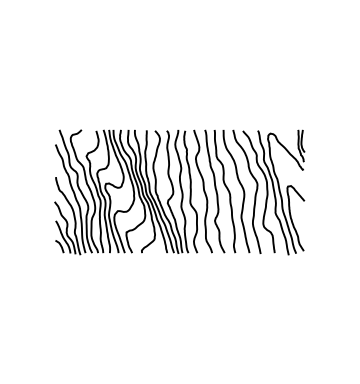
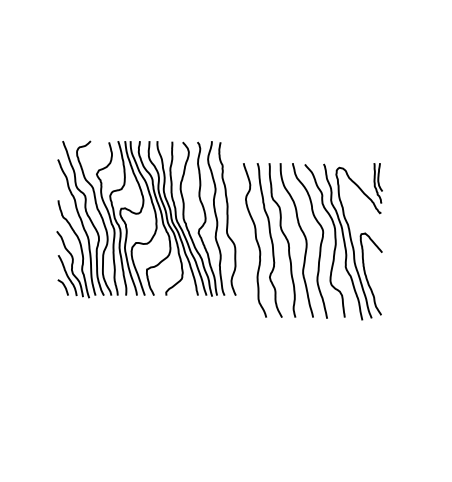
part: (121, 187) -> (140, 213), moved

